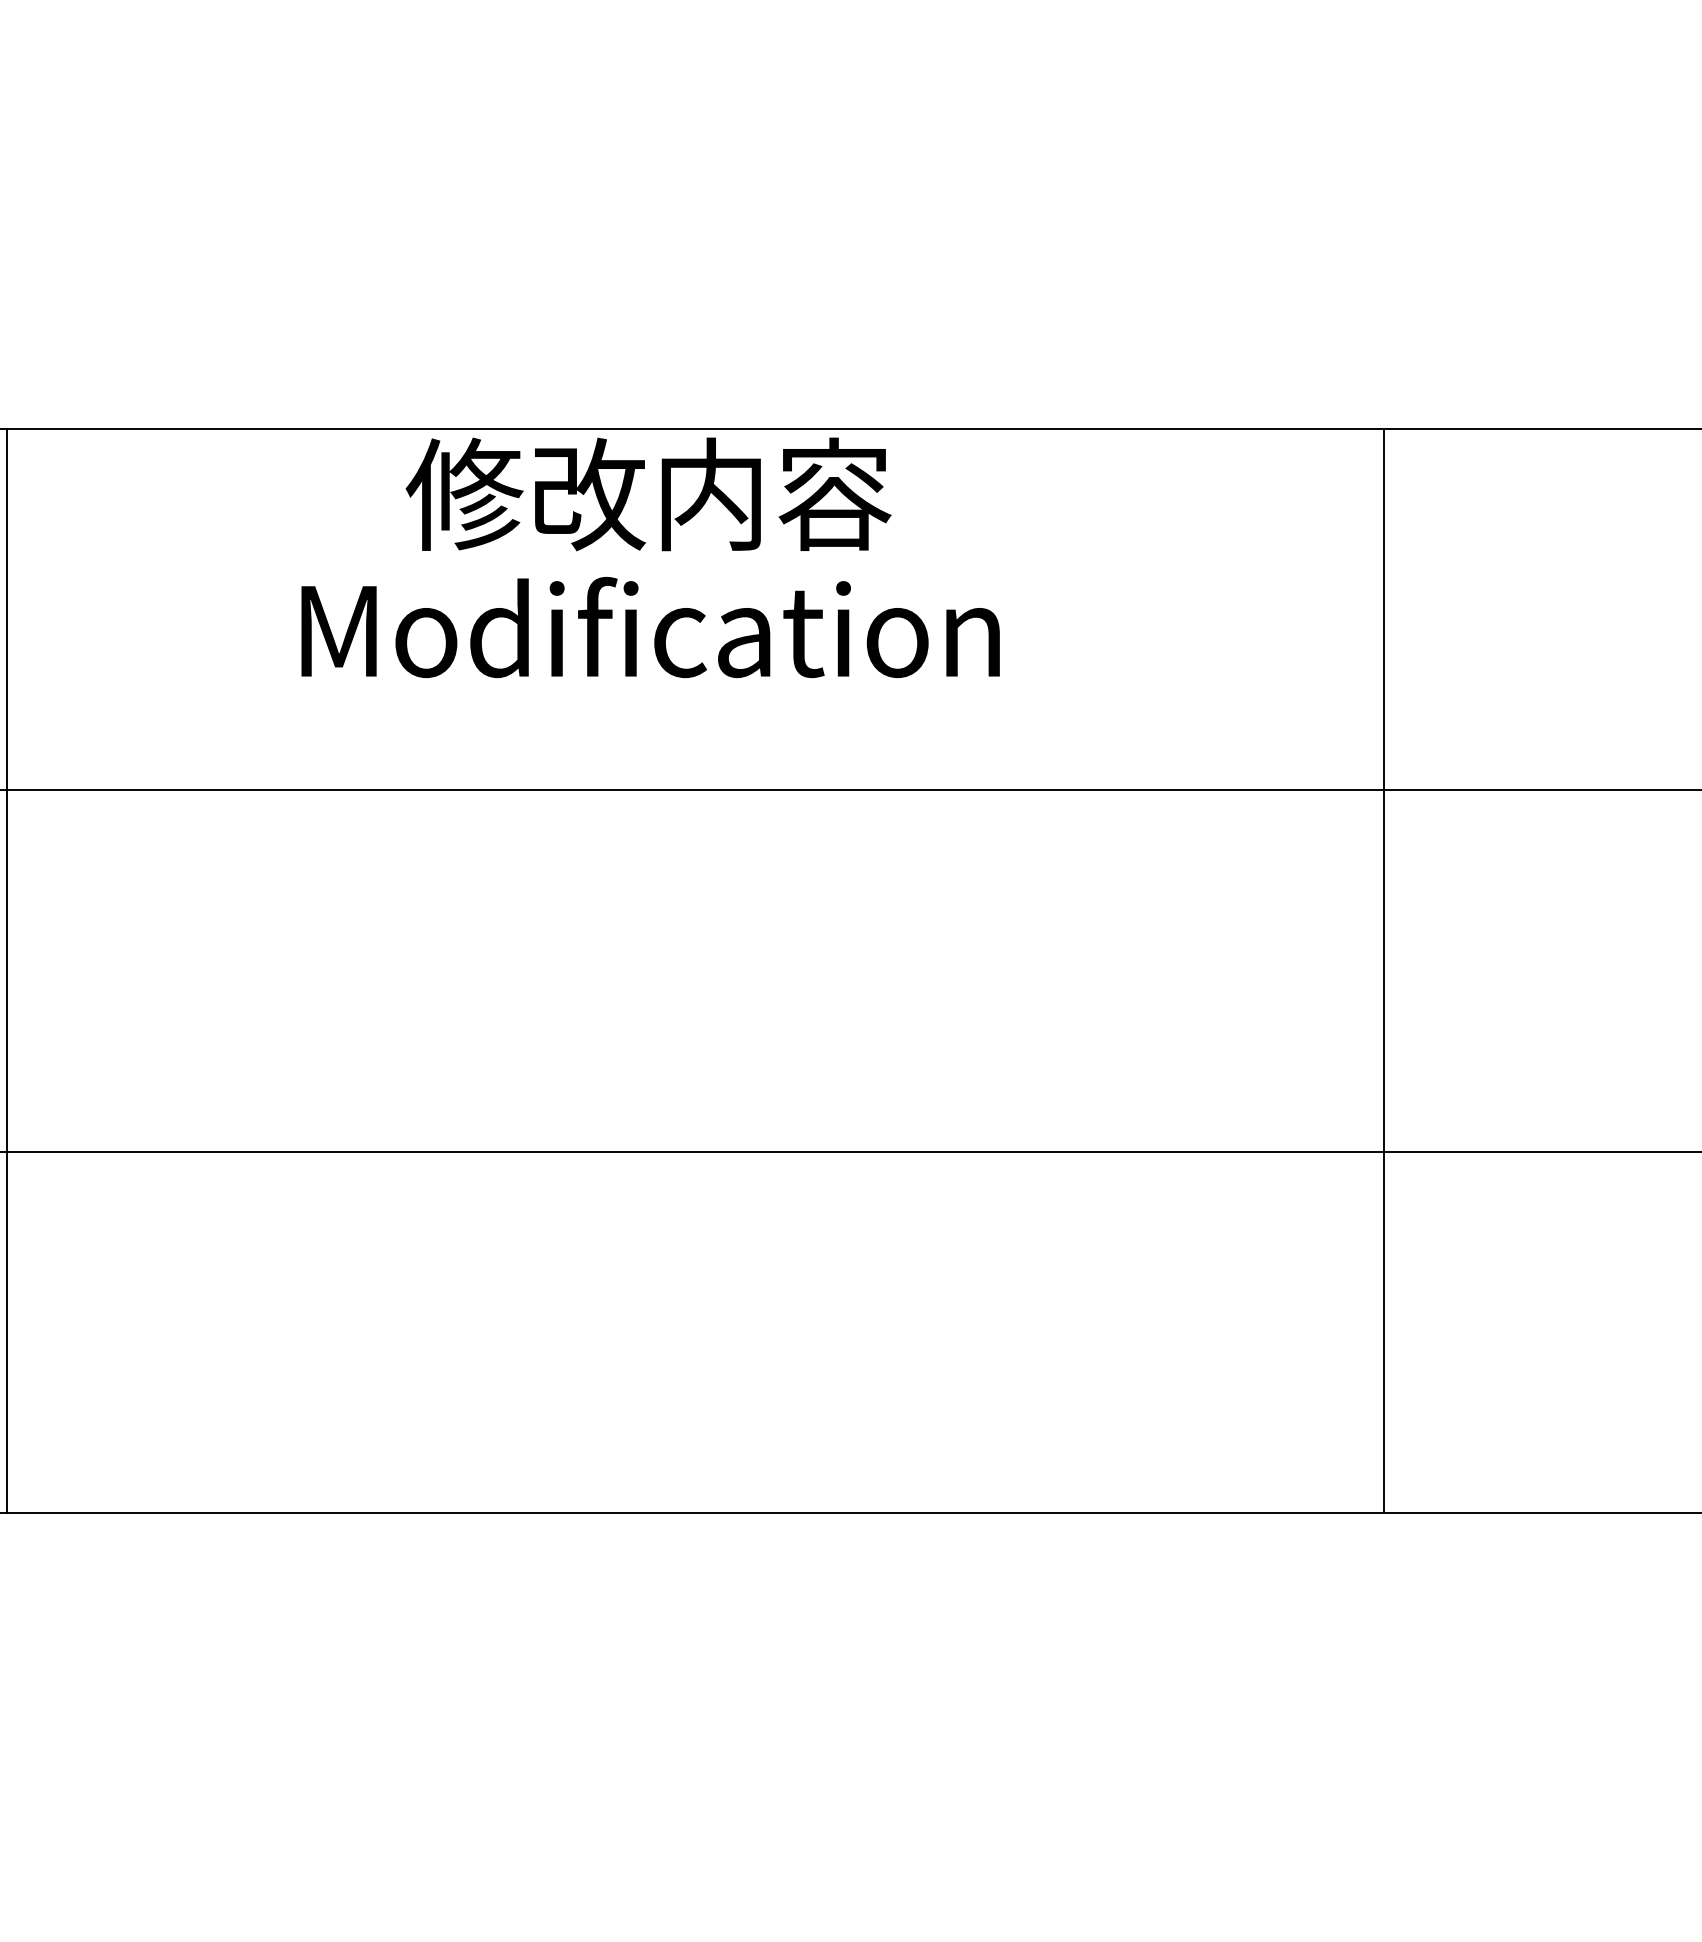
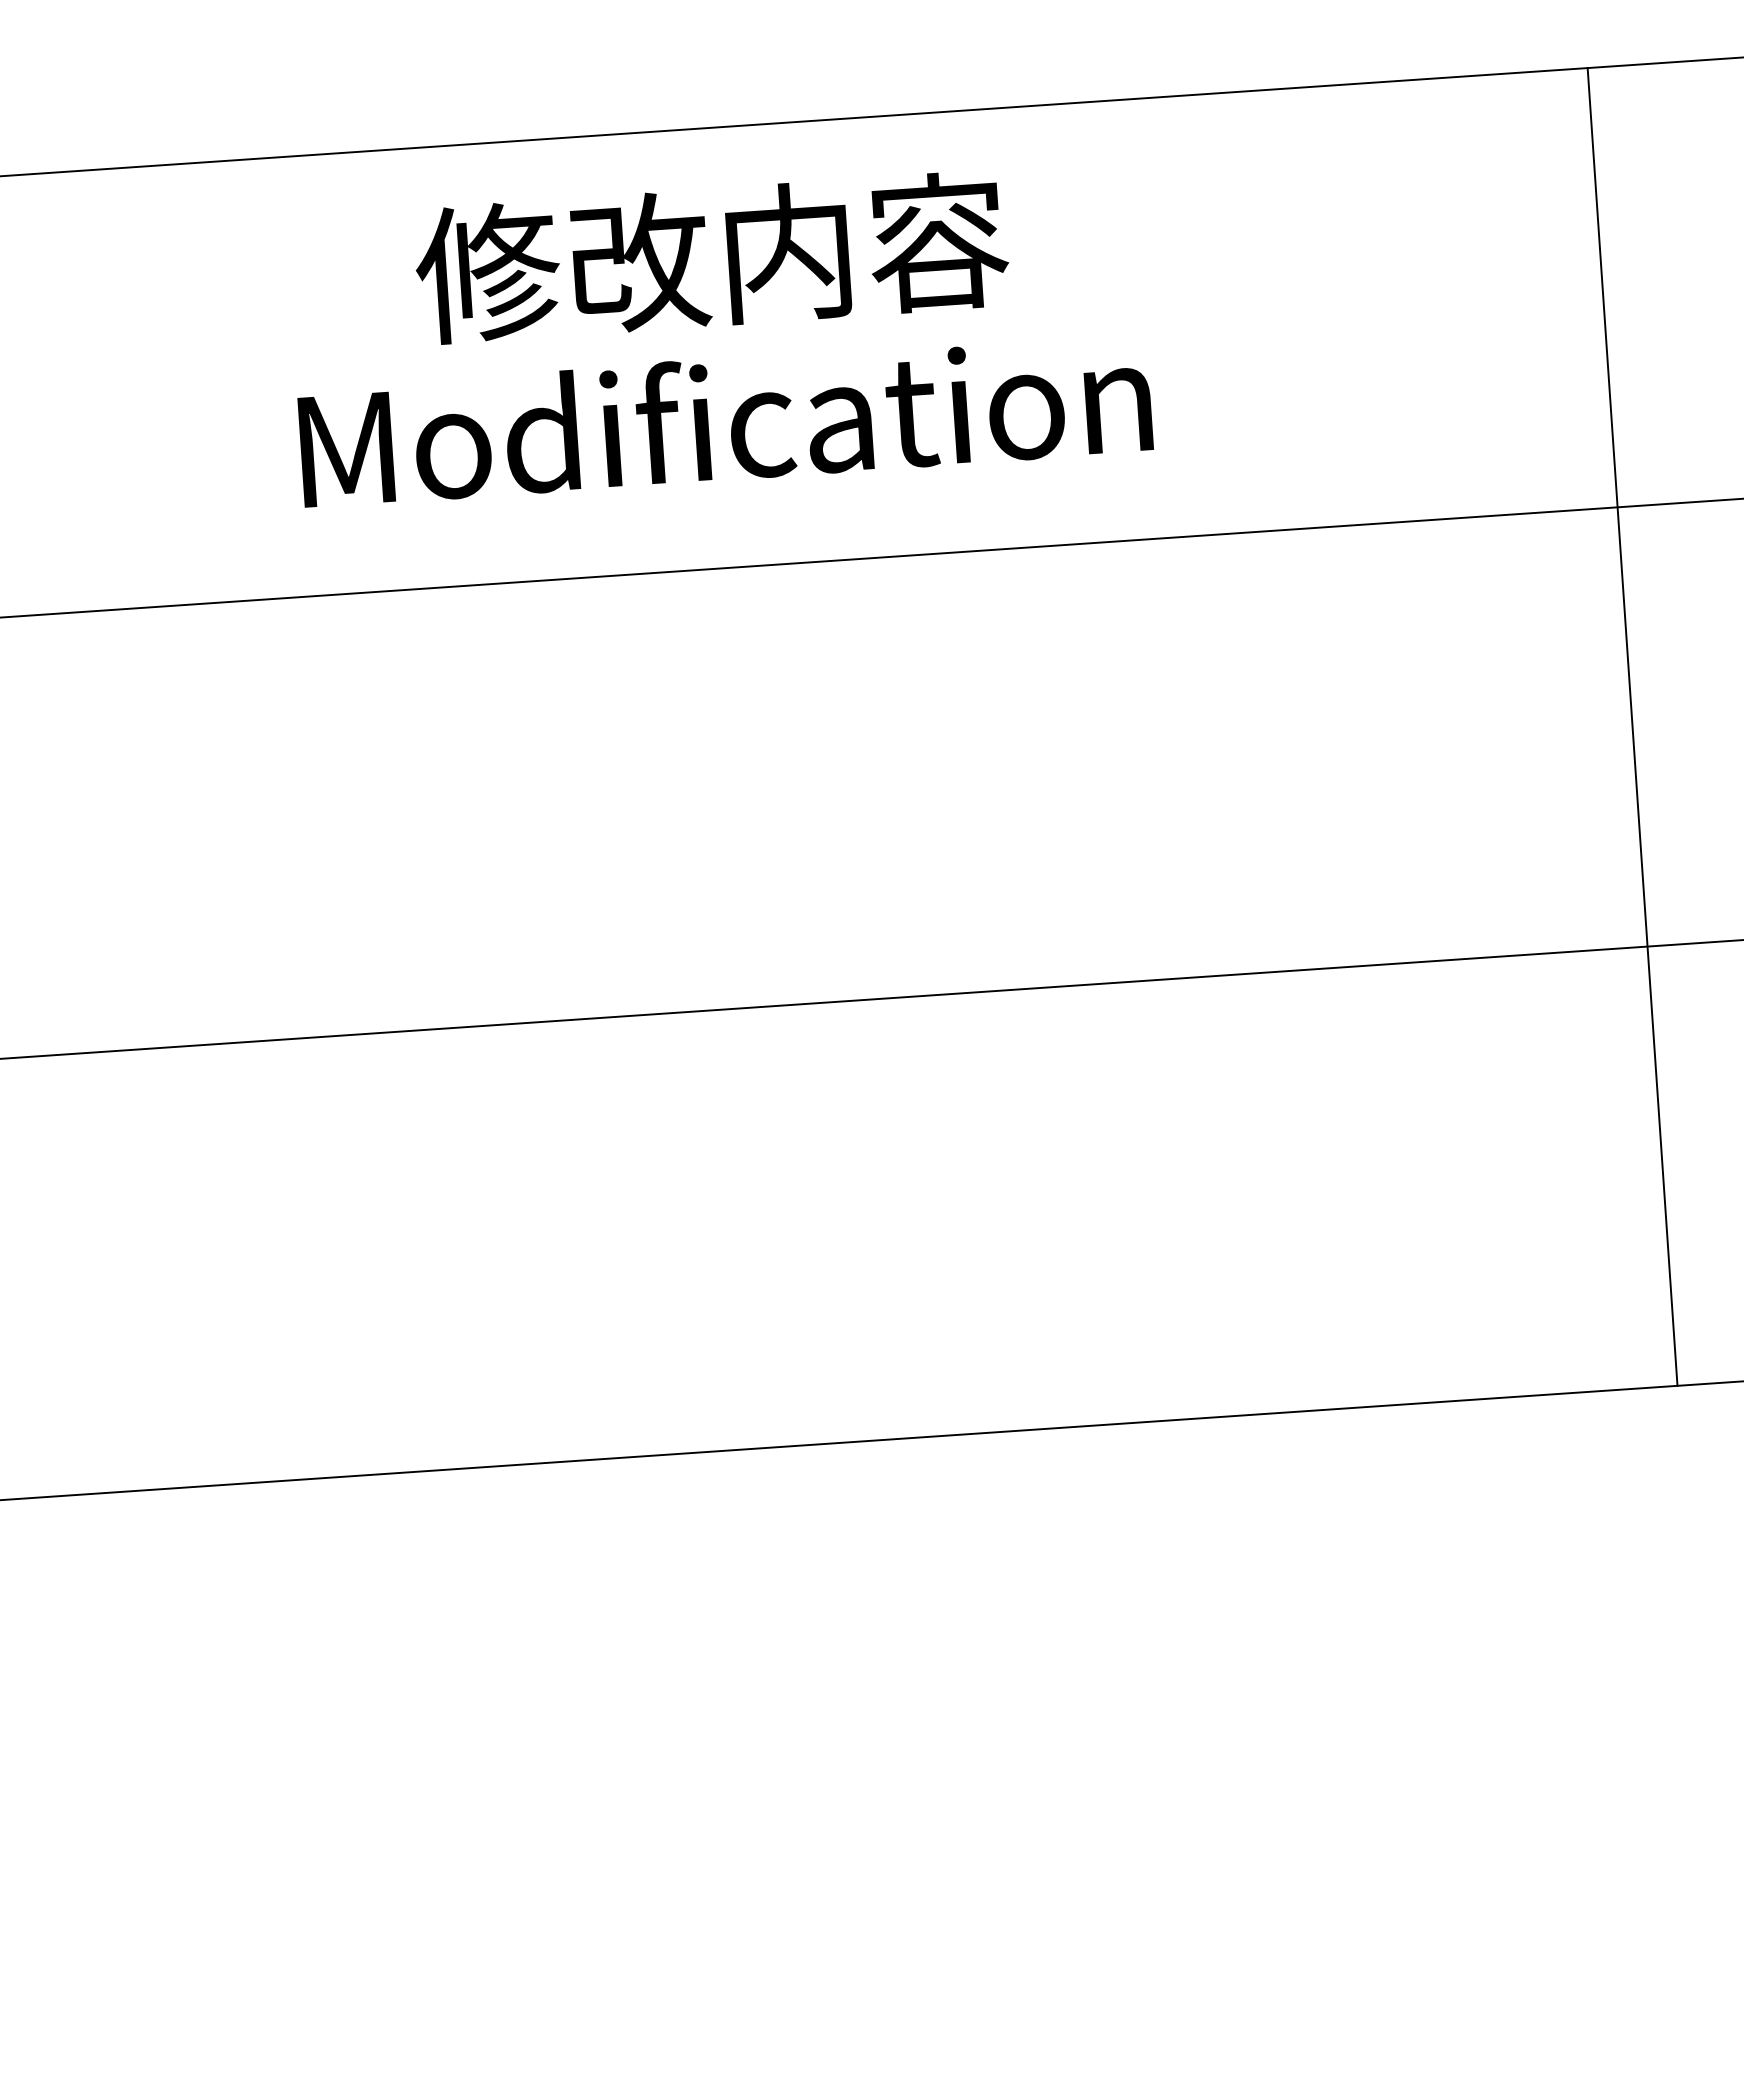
text: (650, 557) -> (719, 334), moved
line: (1383, 970) -> (1631, 726), moved

